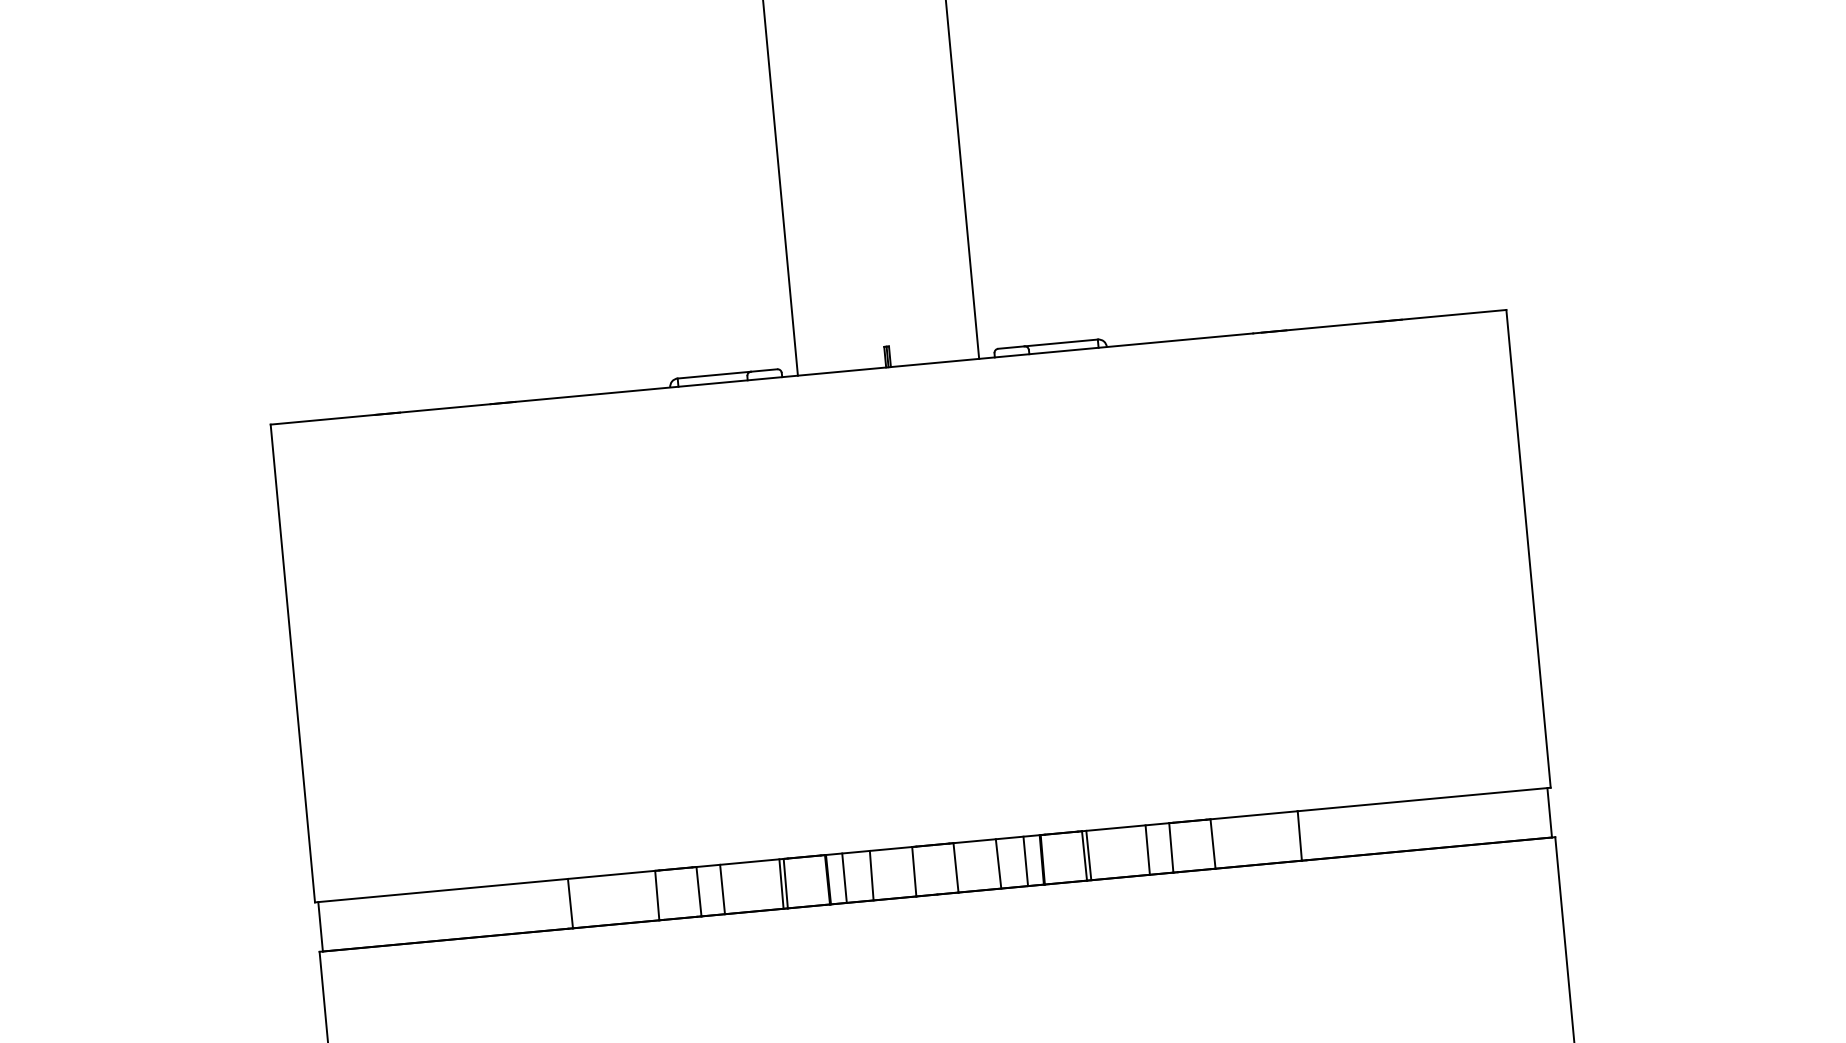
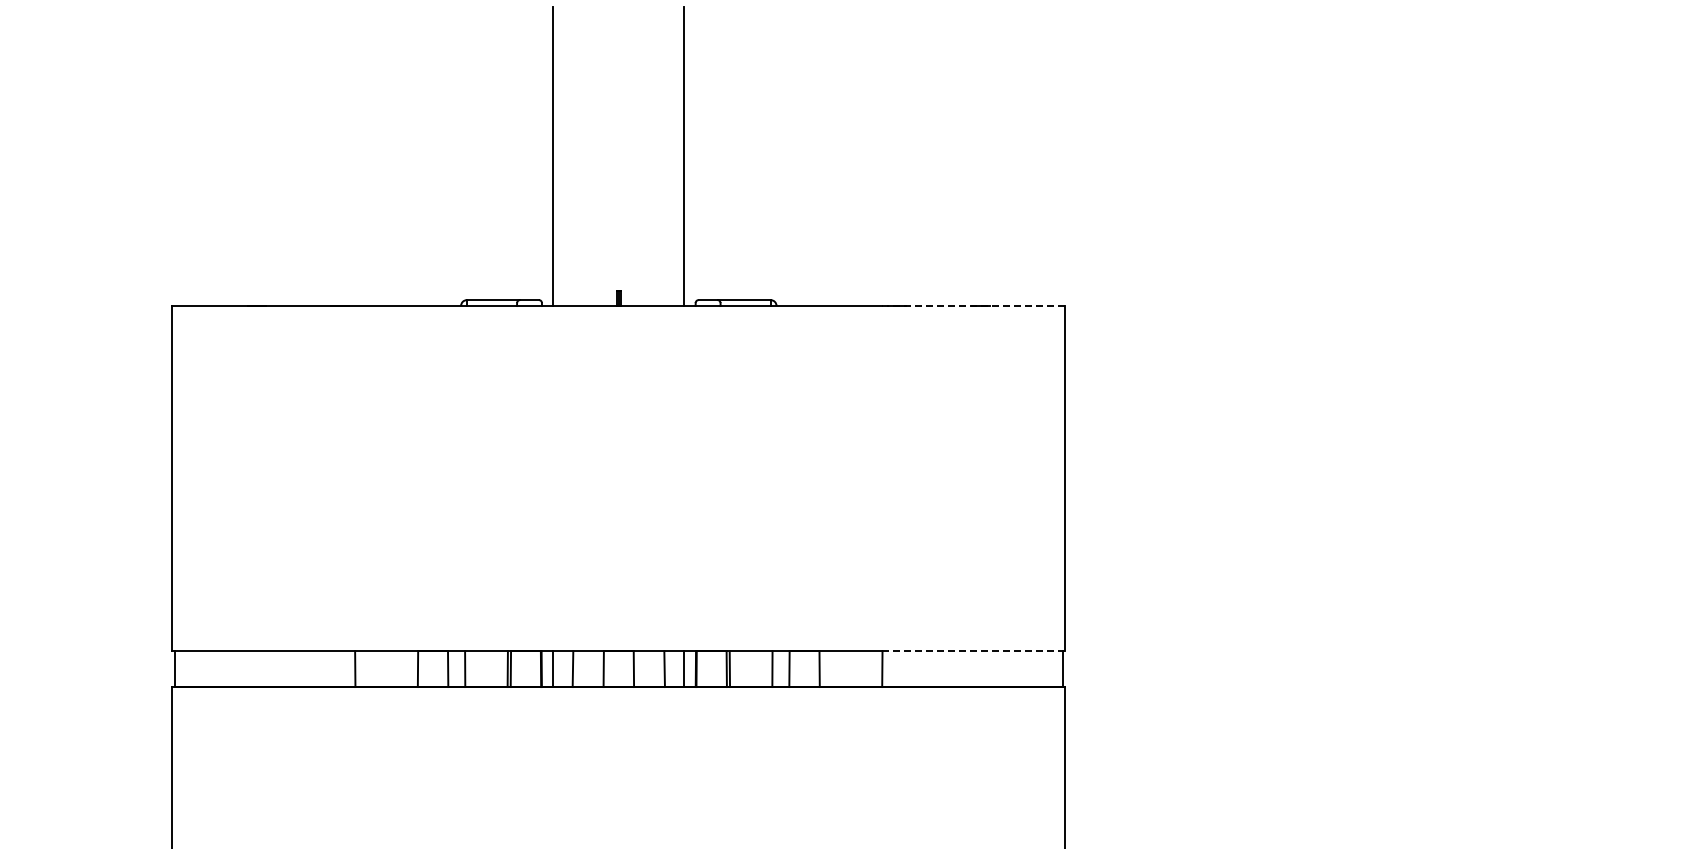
line: (1379, 322) -> (973, 306), solid -> dashed
line: (1423, 799) -> (973, 651), solid -> dashed

